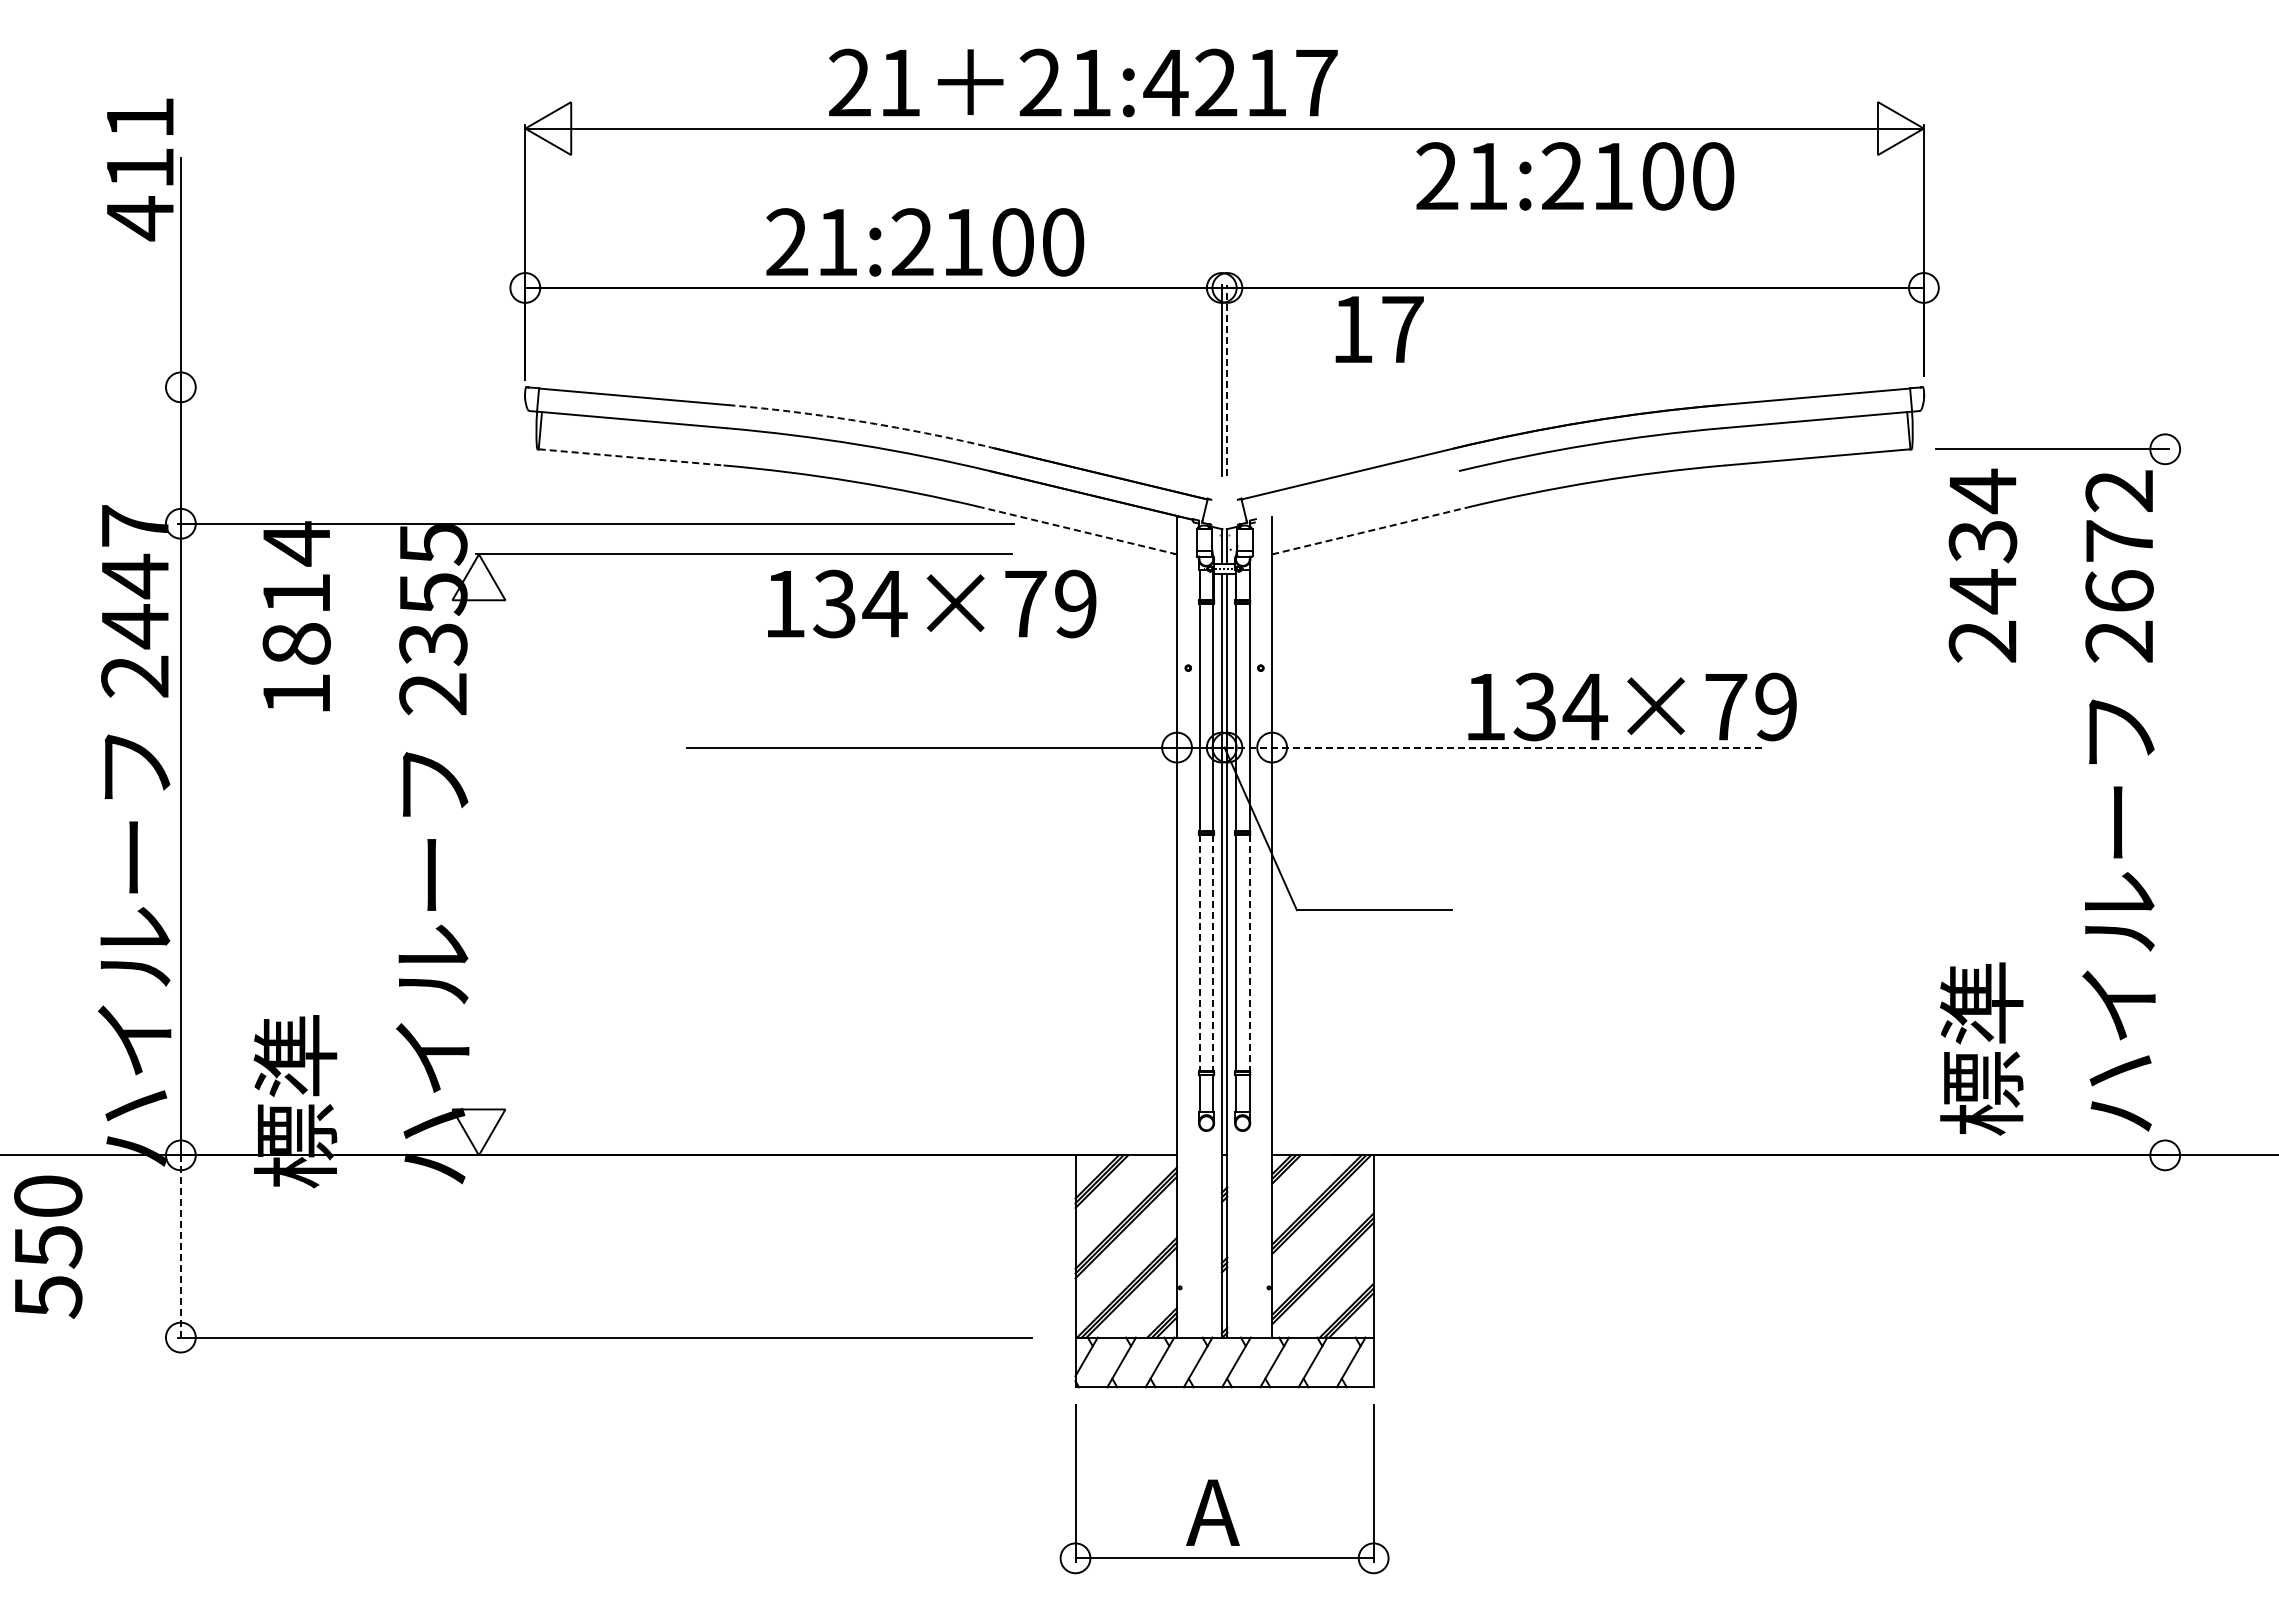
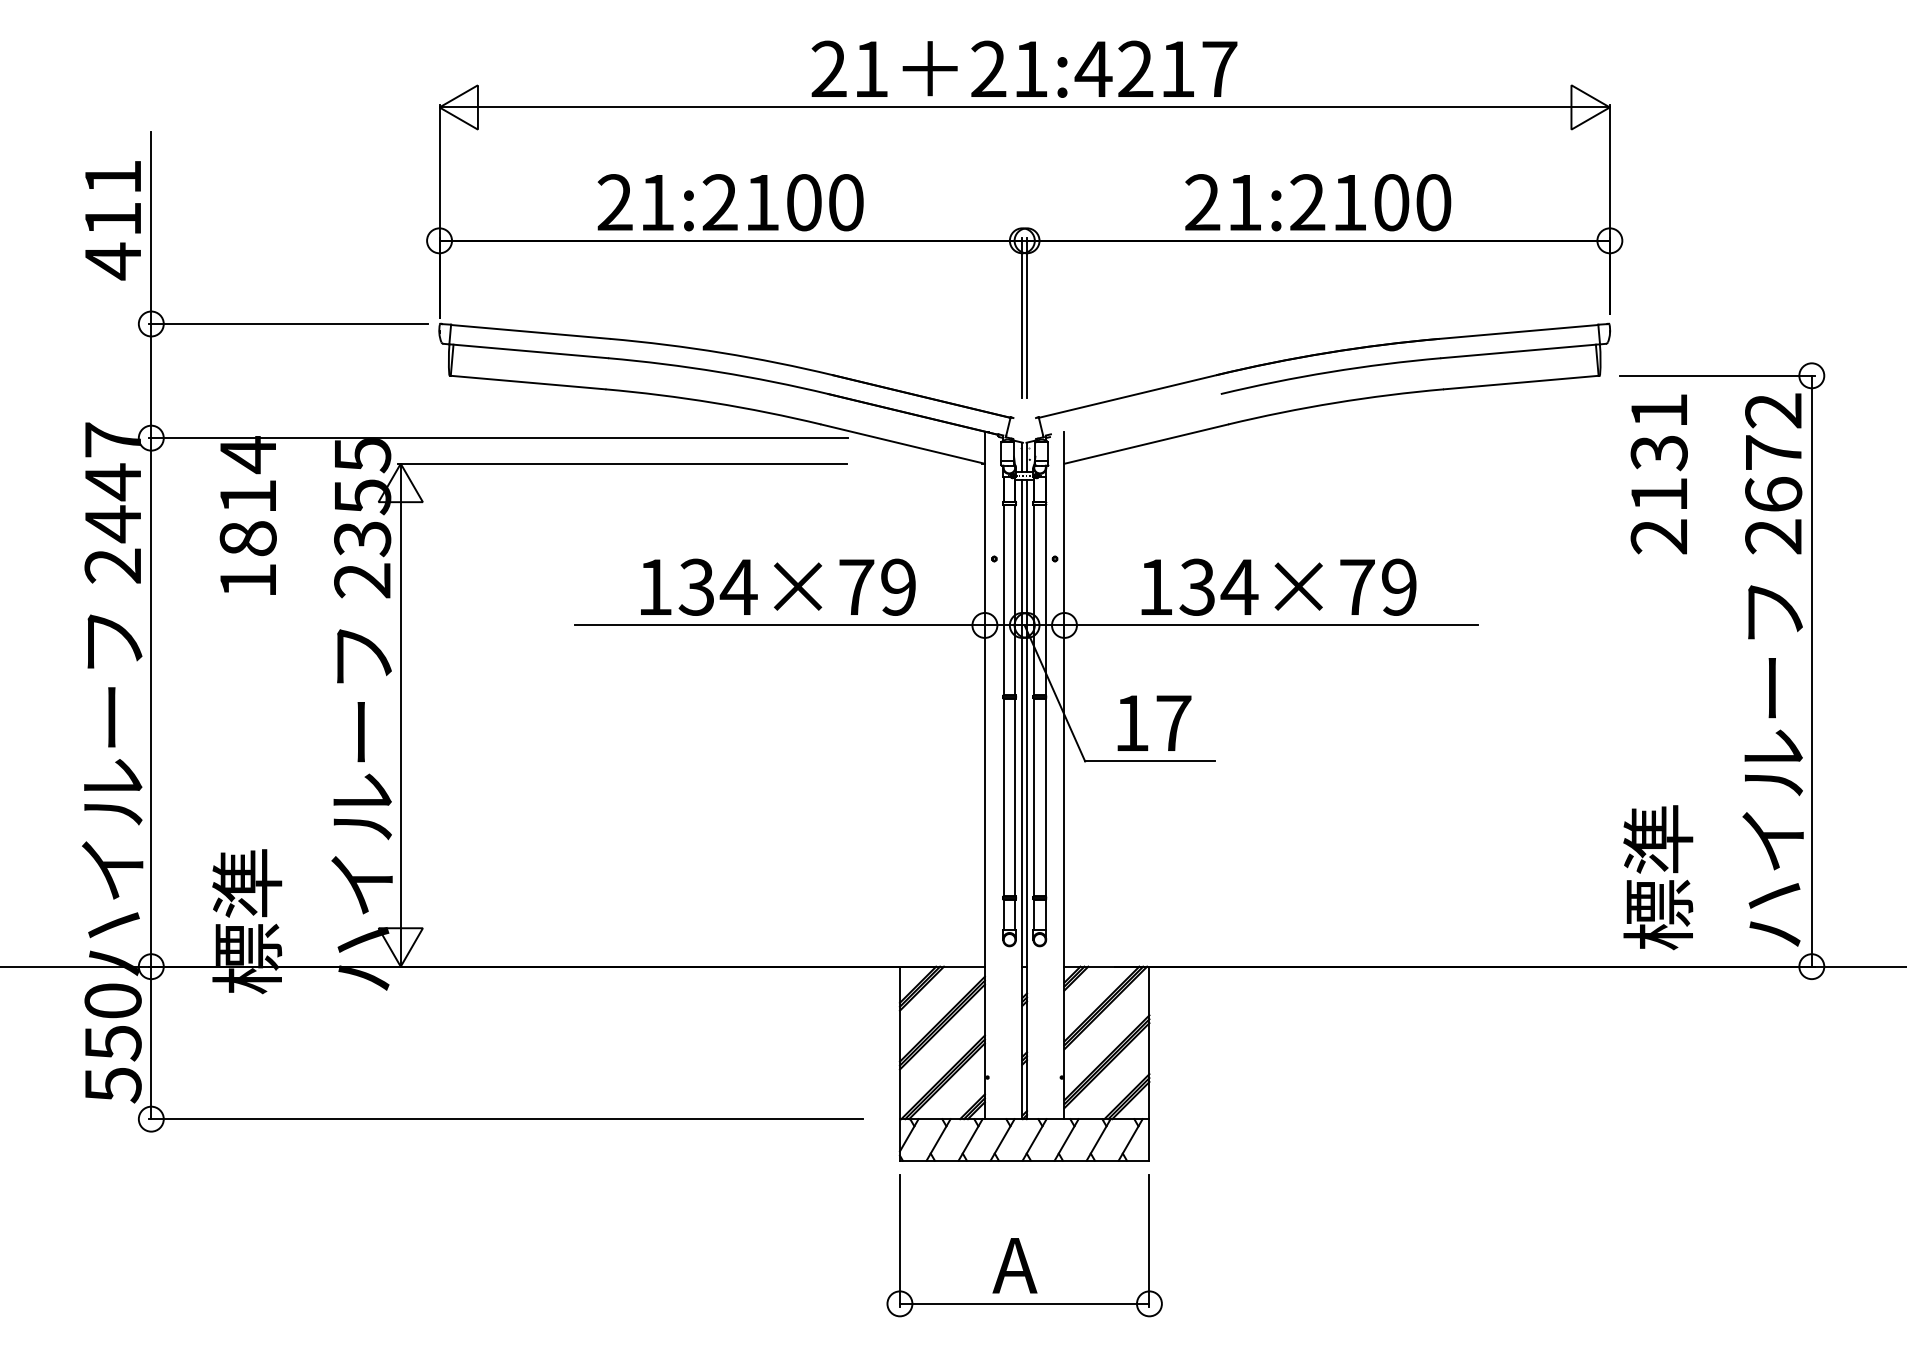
text: (1083, 82) -> (1024, 68), moved
text: (140, 169) -> (113, 220), moved
text: (1575, 176) -> (1318, 202), moved
text: (925, 242) -> (730, 202), moved
text: (1379, 329) -> (1154, 723), moved
line: (1227, 380) -> (1027, 318), dashed -> solid
line: (344, 387) -> (288, 324), added
arc: (863, 421) -> (722, 352), dashed -> solid
line: (631, 457) -> (528, 382), dashed -> solid
line: (1079, 530) -> (903, 443), dashed -> solid
line: (1369, 530) -> (1145, 443), dashed -> solid
text: (1982, 541) -> (1658, 452), 2434 -> 2131
text: (932, 603) -> (778, 586), moved
text: (1632, 706) -> (1279, 586), moved
line: (1497, 747) -> (1253, 625), dashed -> solid
line: (2165, 802) -> (1812, 671), added
line: (478, 854) -> (400, 714), added
line: (1199, 953) -> (1003, 797), dashed -> solid
line: (1213, 953) -> (1015, 797), dashed -> solid
line: (1249, 953) -> (1045, 797), dashed -> solid
line: (180, 1245) -> (151, 1042), dashed -> solid
text: (48, 1246) -> (113, 1042), moved

